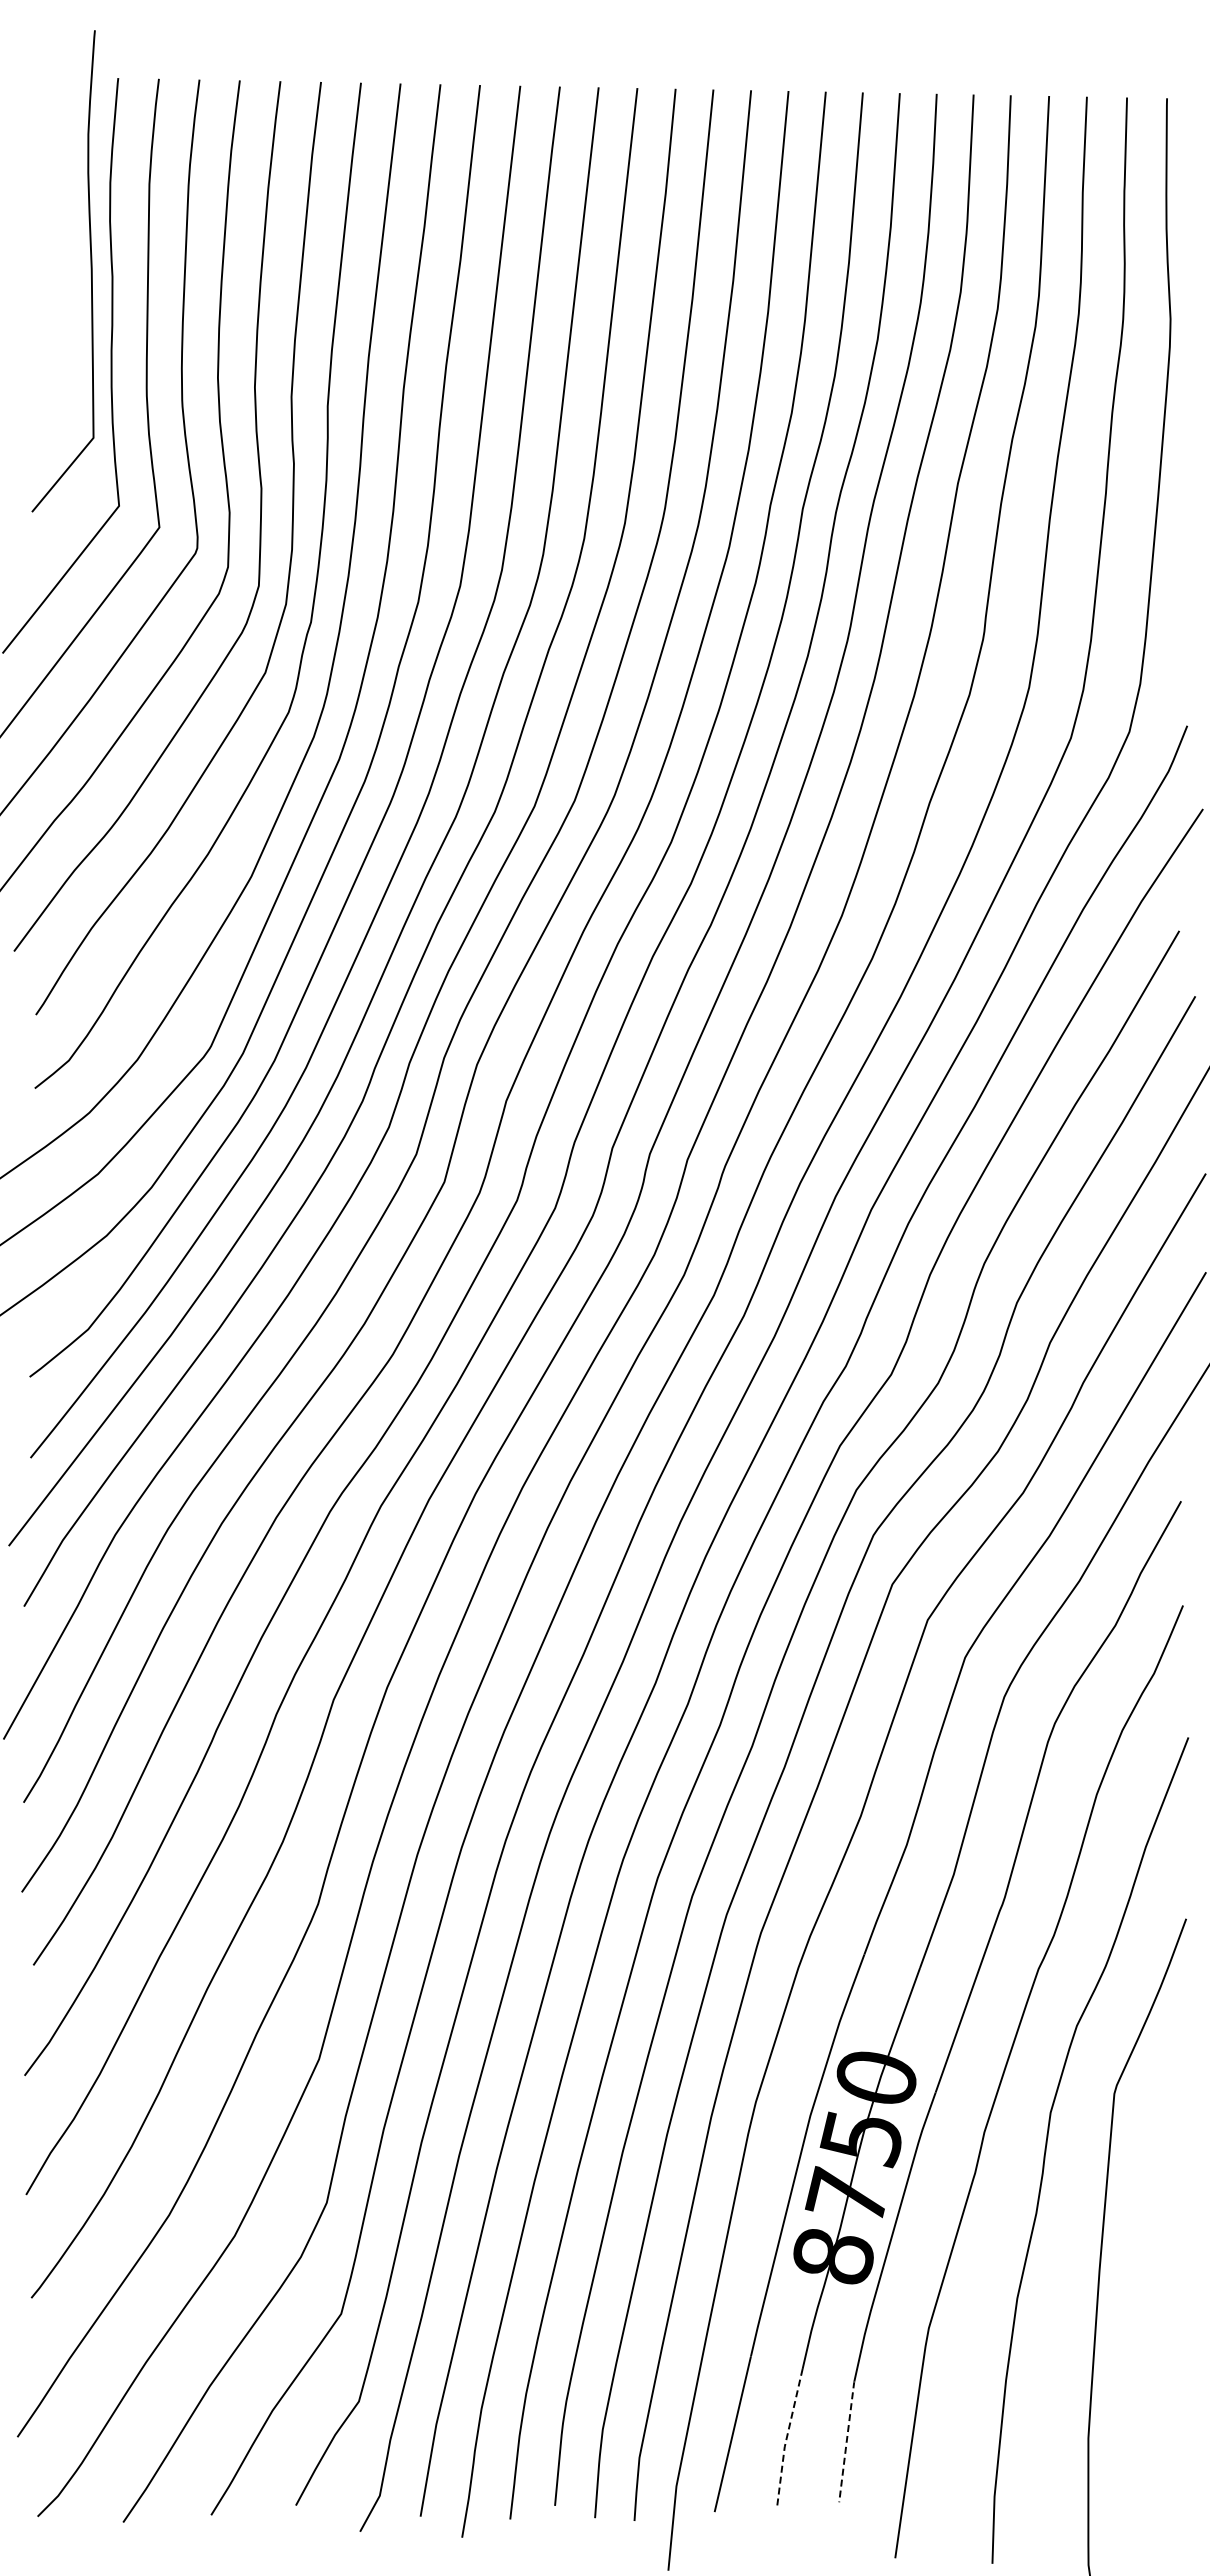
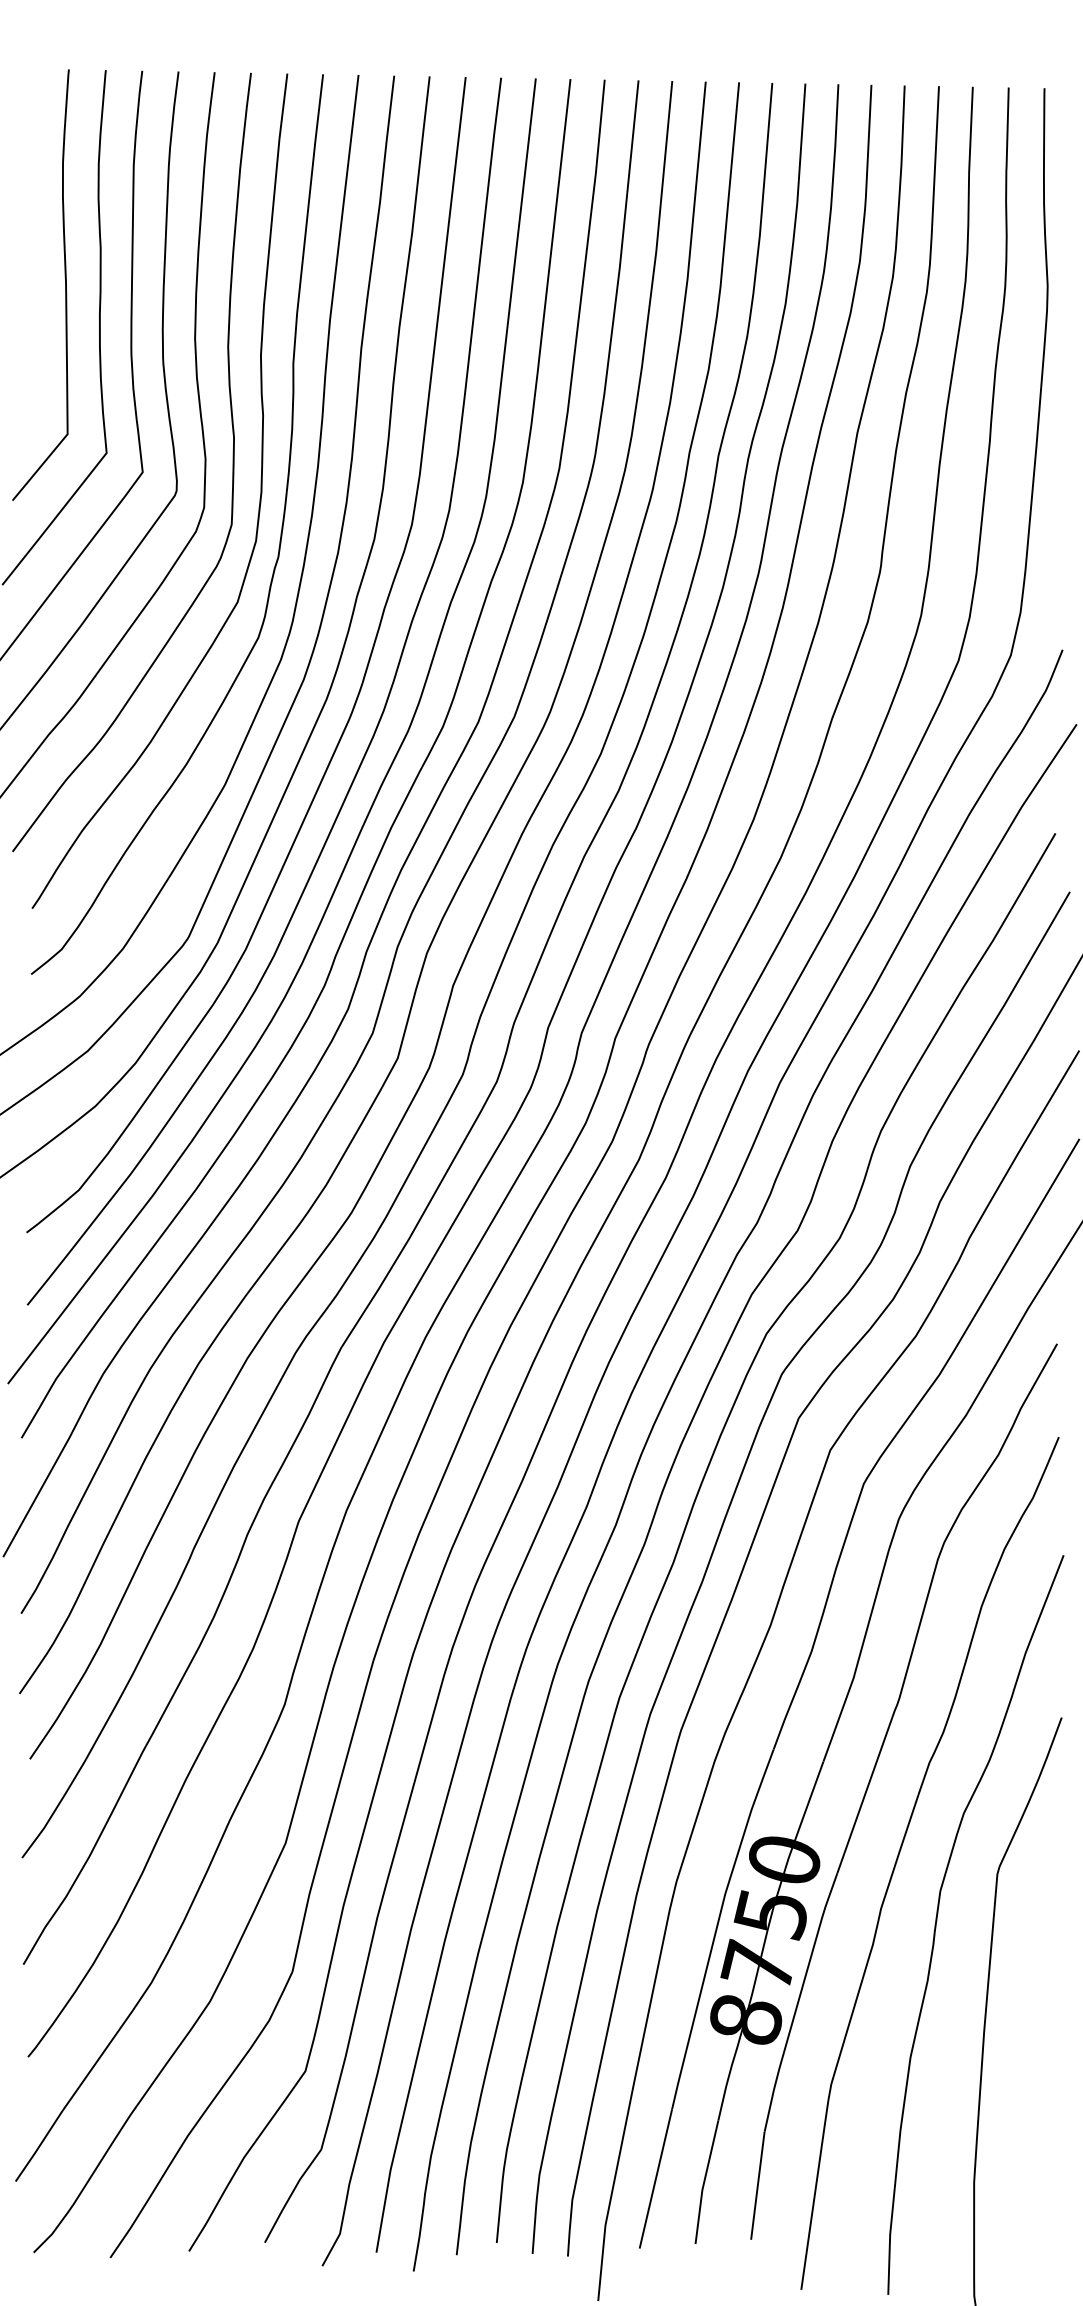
curve: (90, 271) -> (64, 285), moved
line: (786, 2438) -> (703, 2182), dashed -> solid
line: (846, 2442) -> (757, 2186), dashed -> solid

